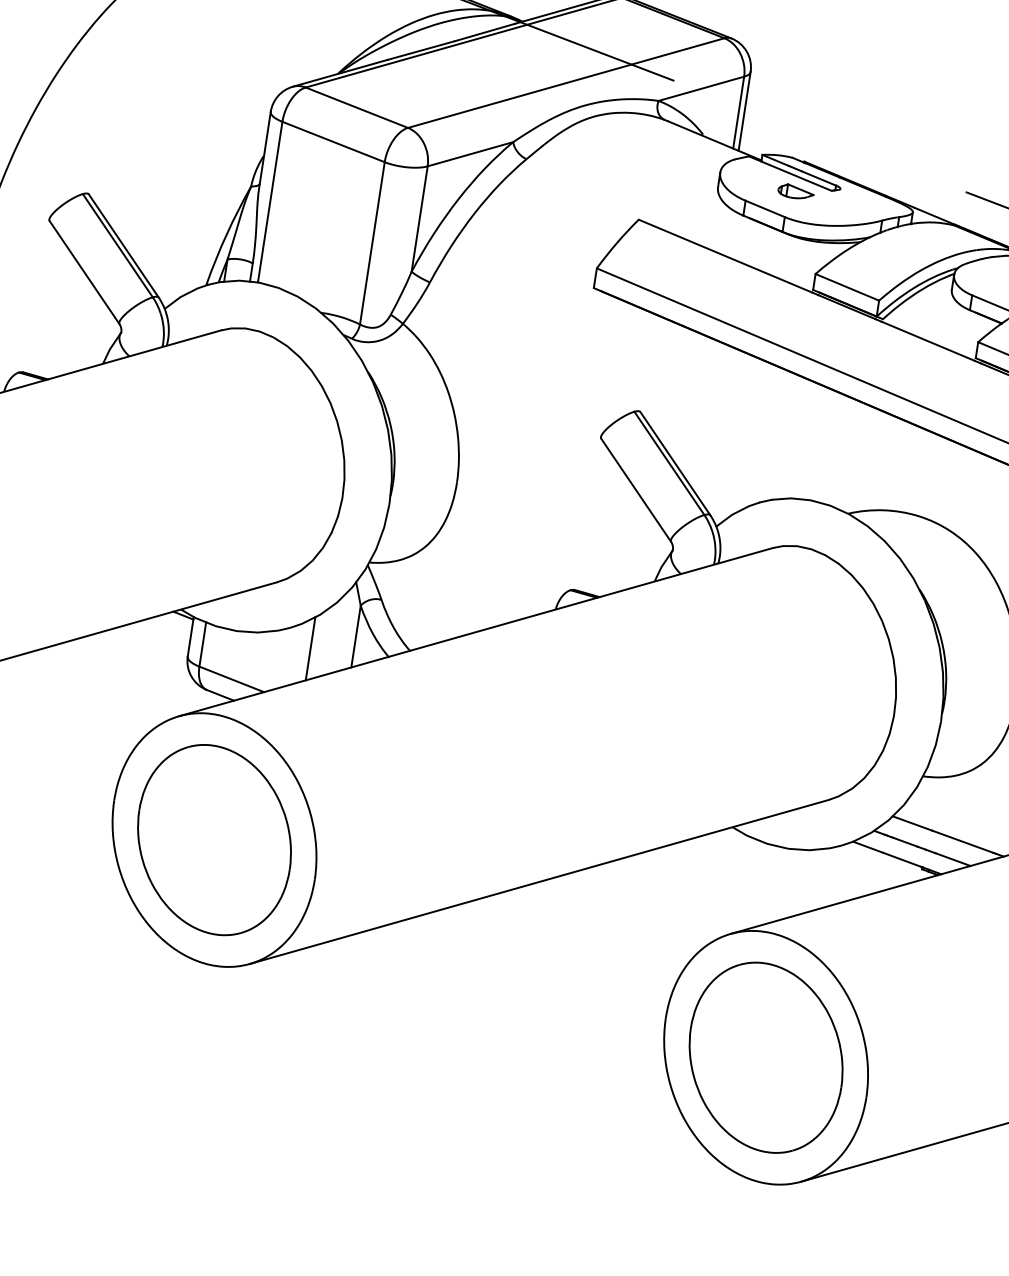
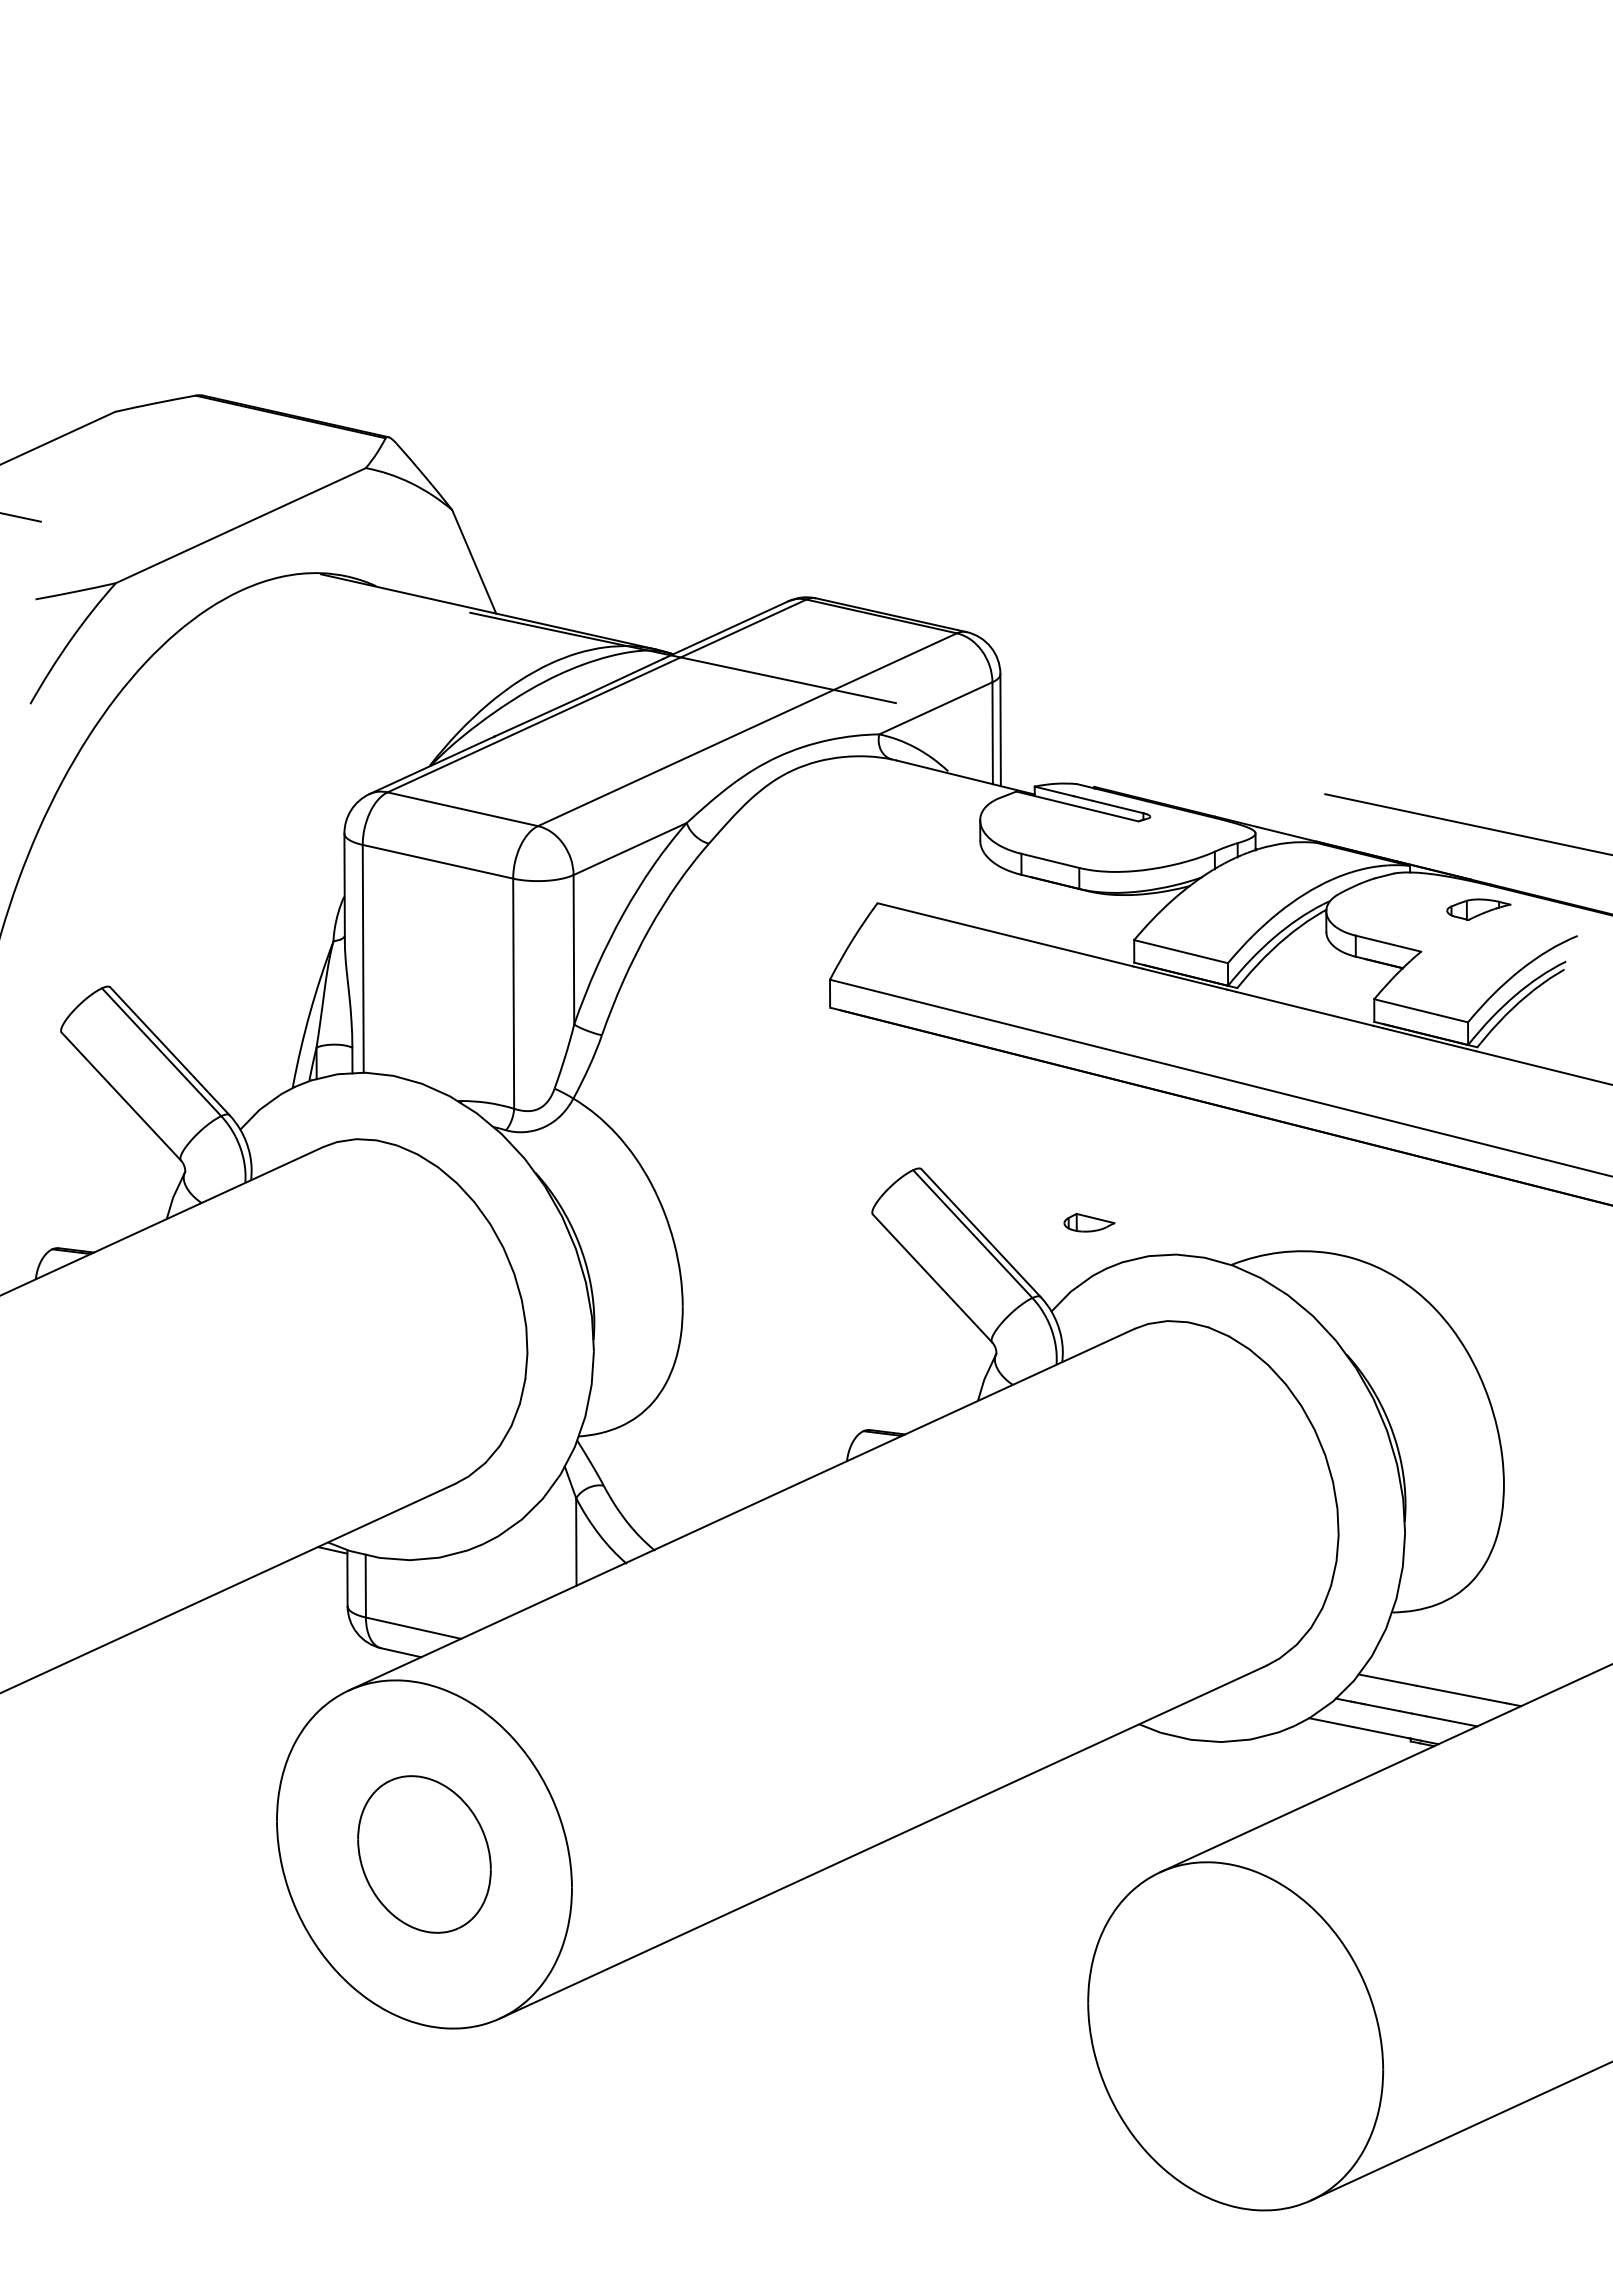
part: (796, 191) -> (1089, 1222), moved
line: (310, 648) -> (515, 1568), removed
part: (214, 840) -> (424, 1854), size x0.6
part: (766, 1057) -> (1235, 2035), removed

